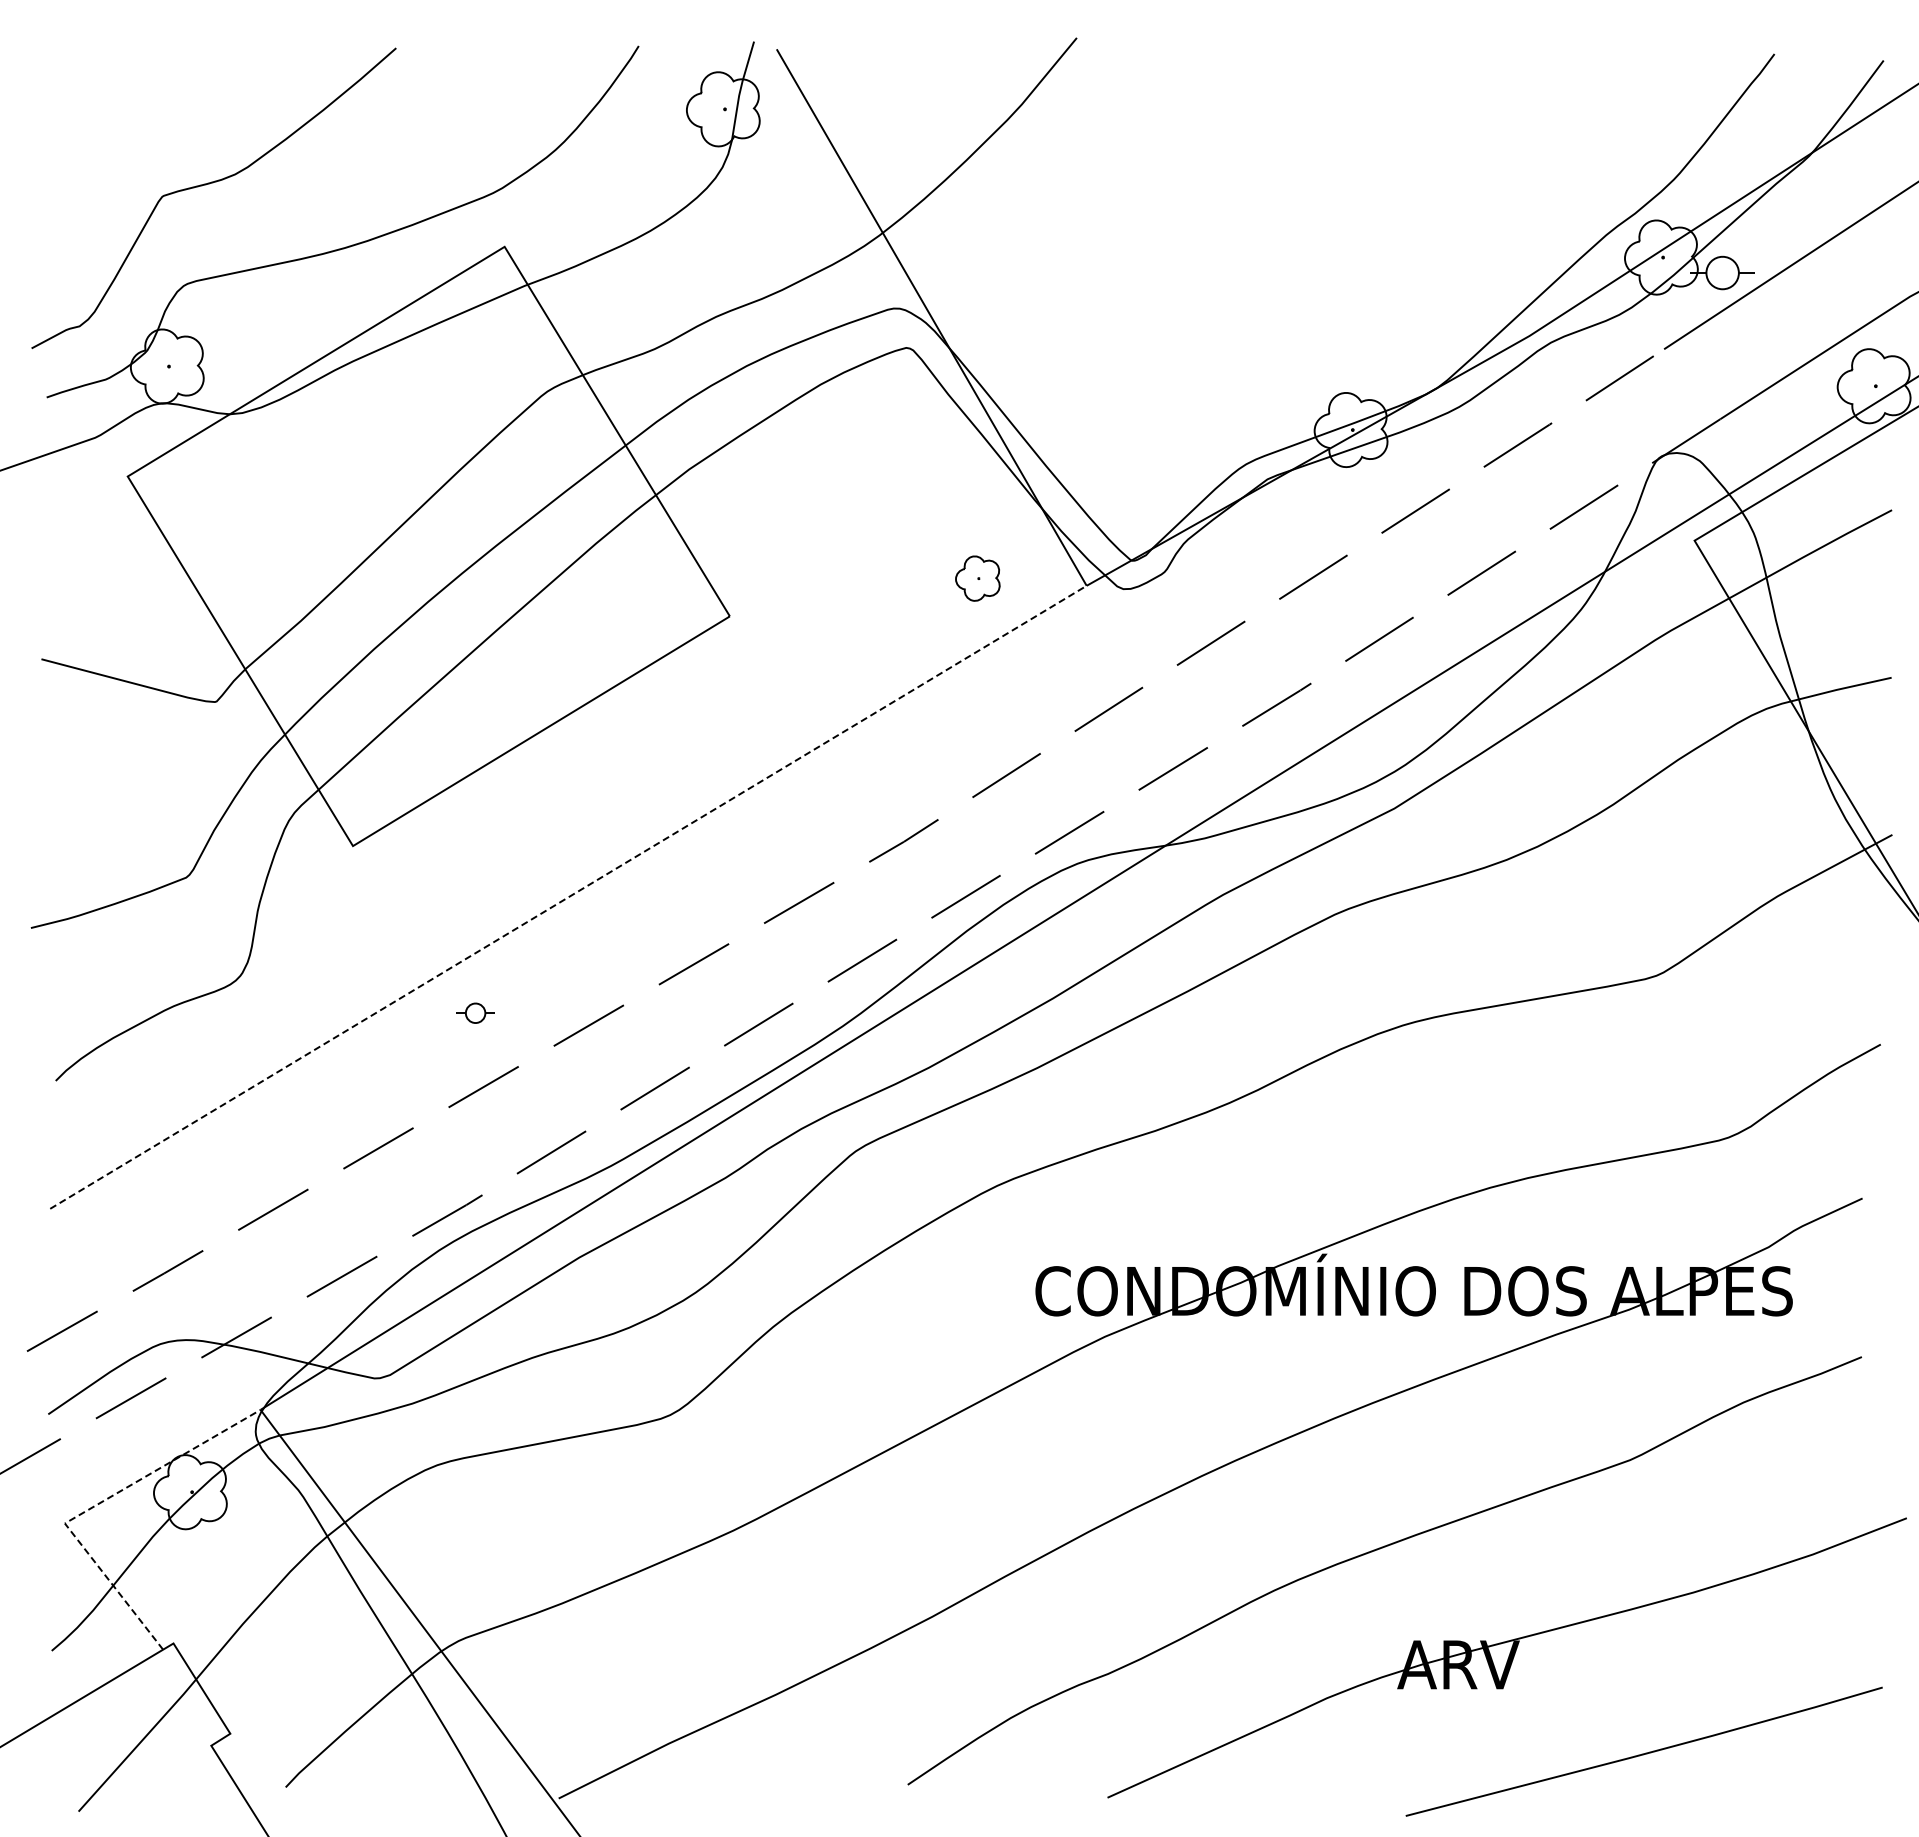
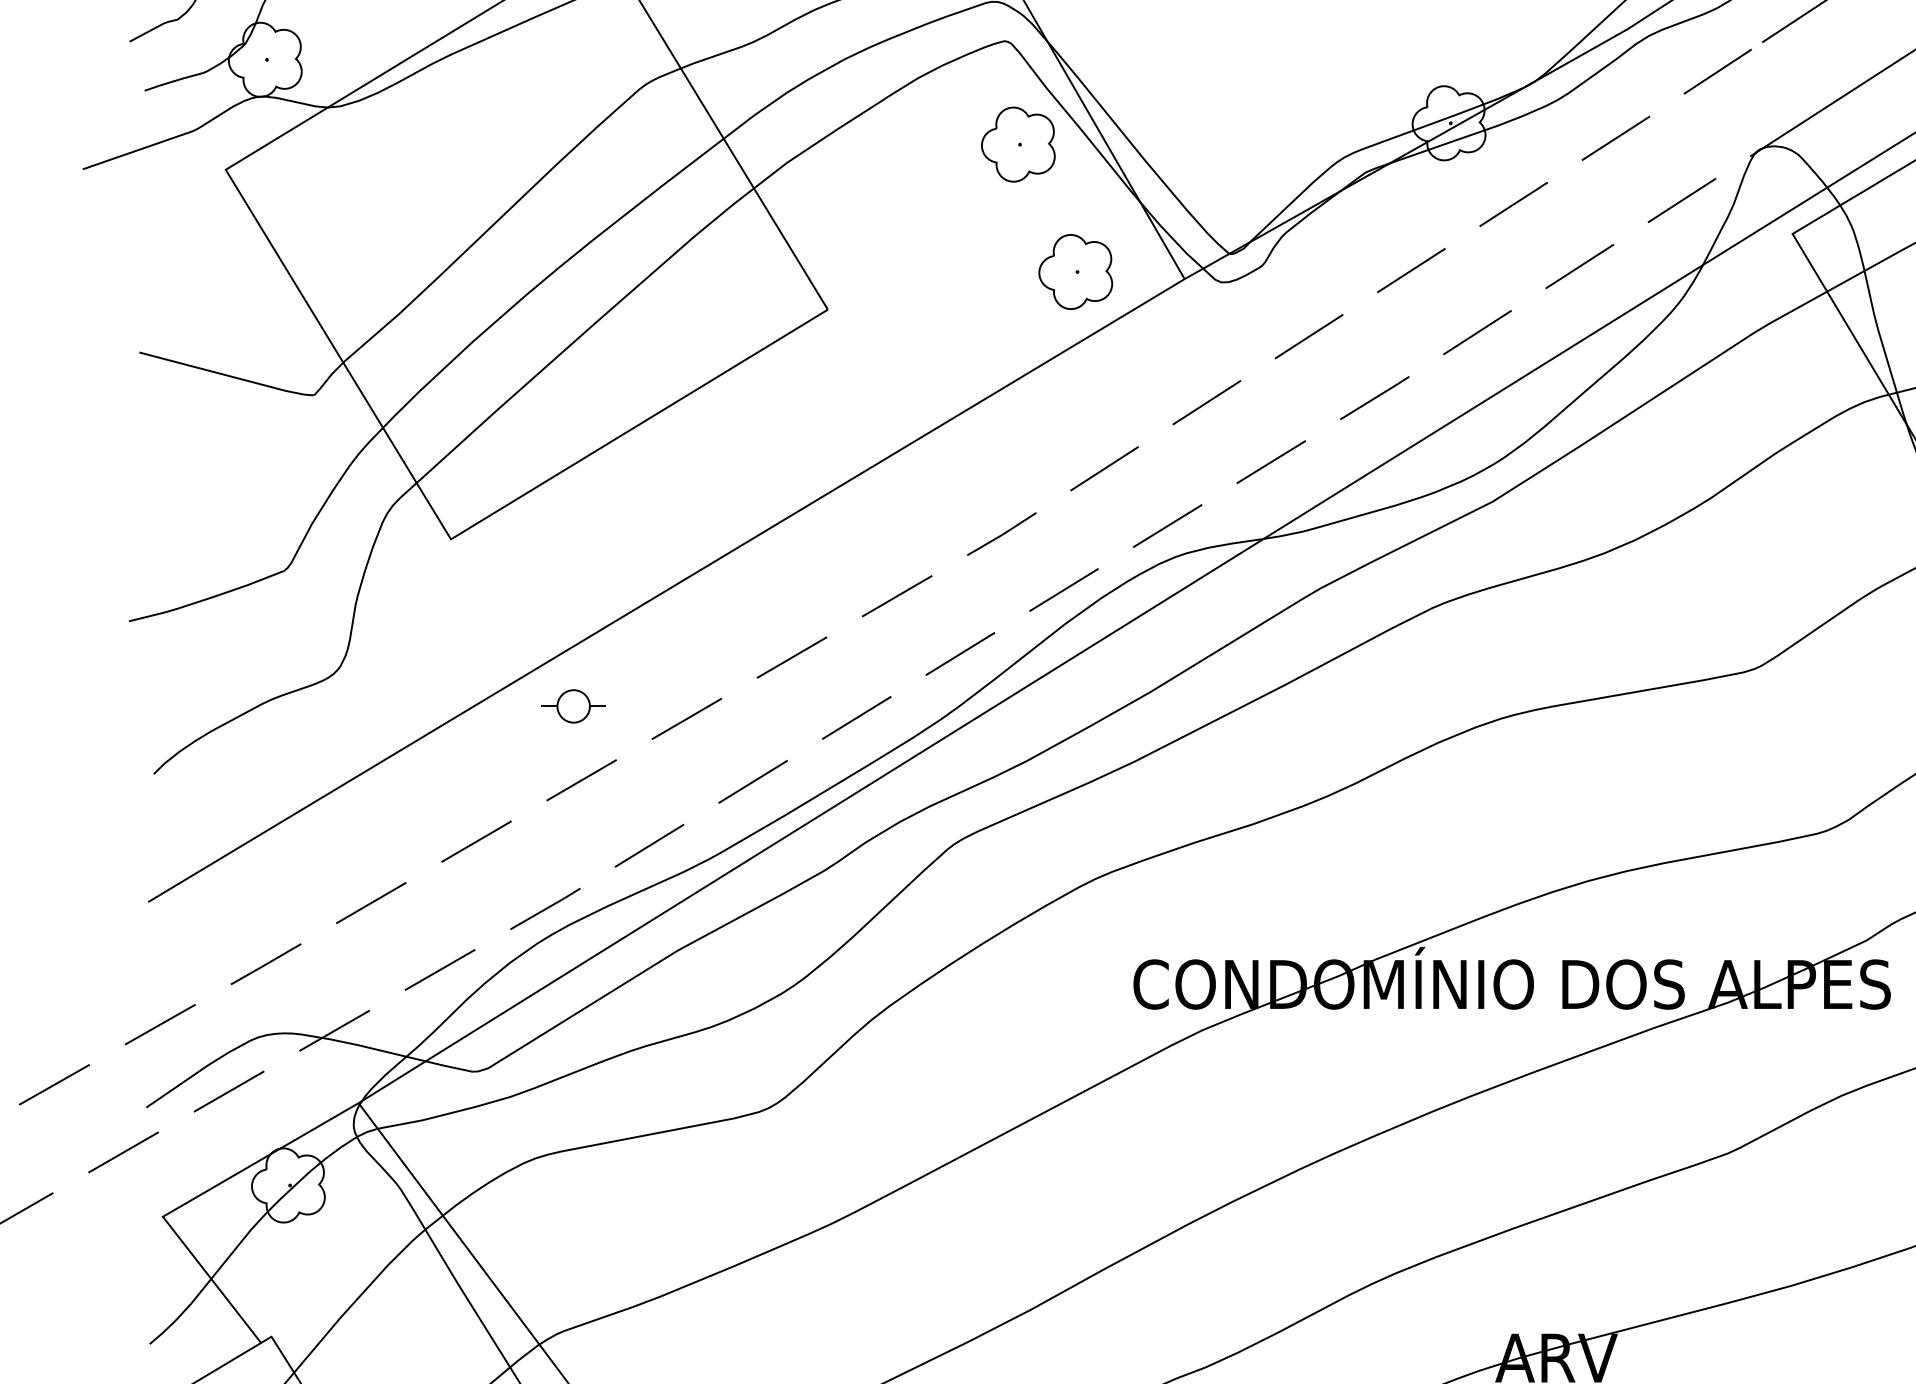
part: (920, 451) -> (1018, 144), added
part: (977, 578) -> (1075, 271), size x1.67
line: (568, 897) -> (666, 590), dashed -> solid
part: (475, 1013) -> (573, 706), size x1.67
line: (93, 1506) -> (191, 1199), dashed -> solid

